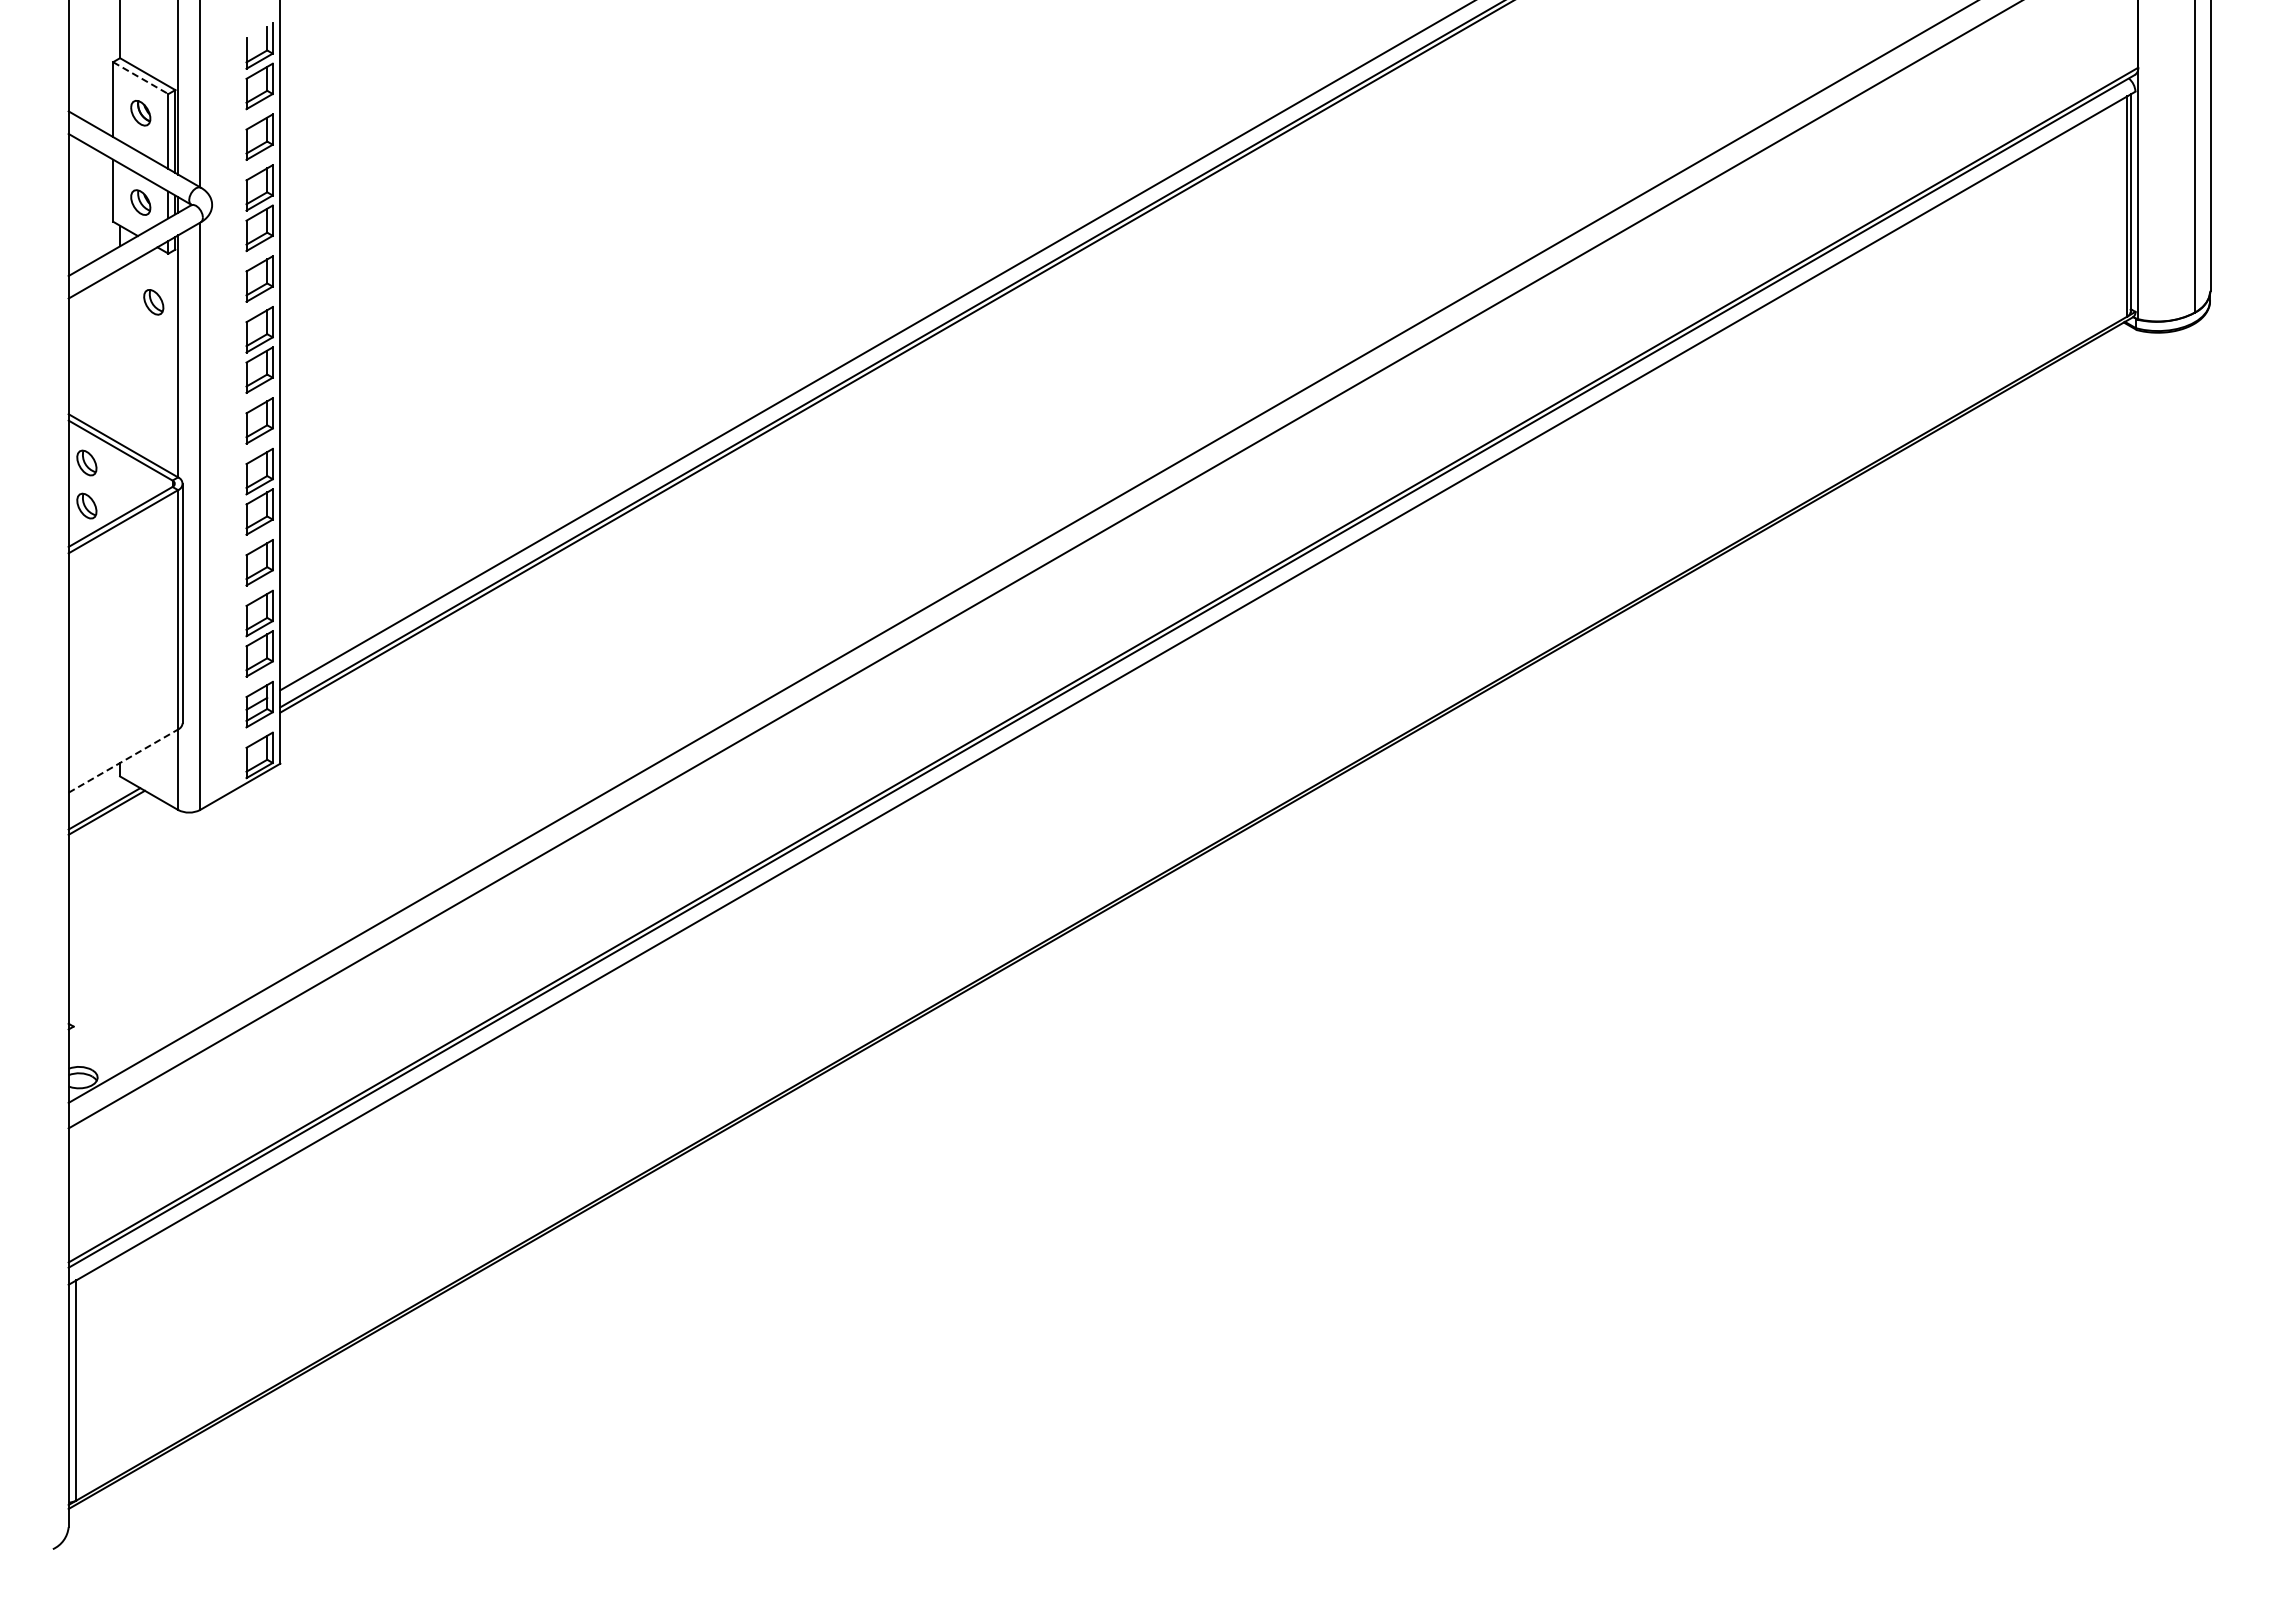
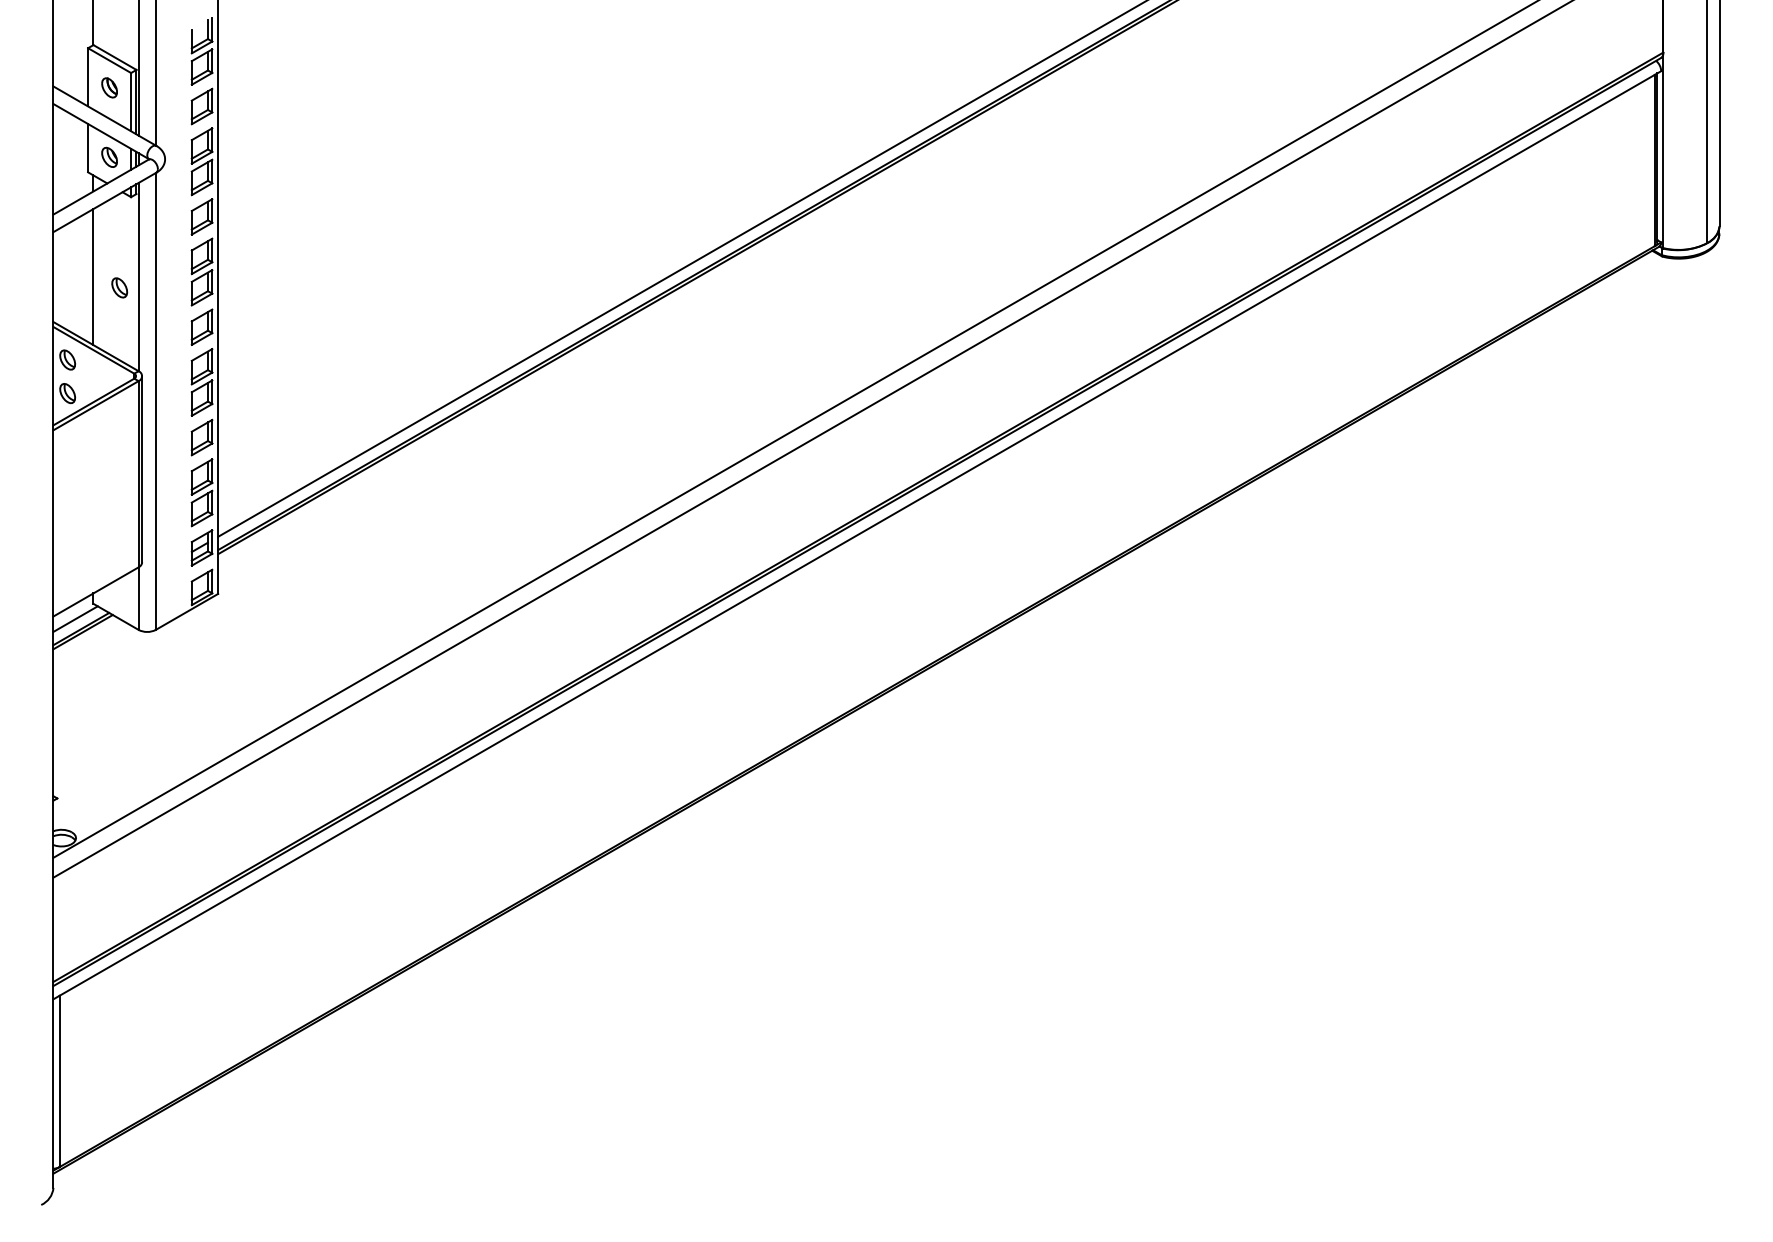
line: (140, 78) -> (109, 60), dashed -> solid
part: (153, 302) -> (119, 288), moved
line: (120, 355) -> (93, 276), added
line: (123, 760) -> (96, 591), dashed -> solid
line: (96, 795) -> (75, 618), added

